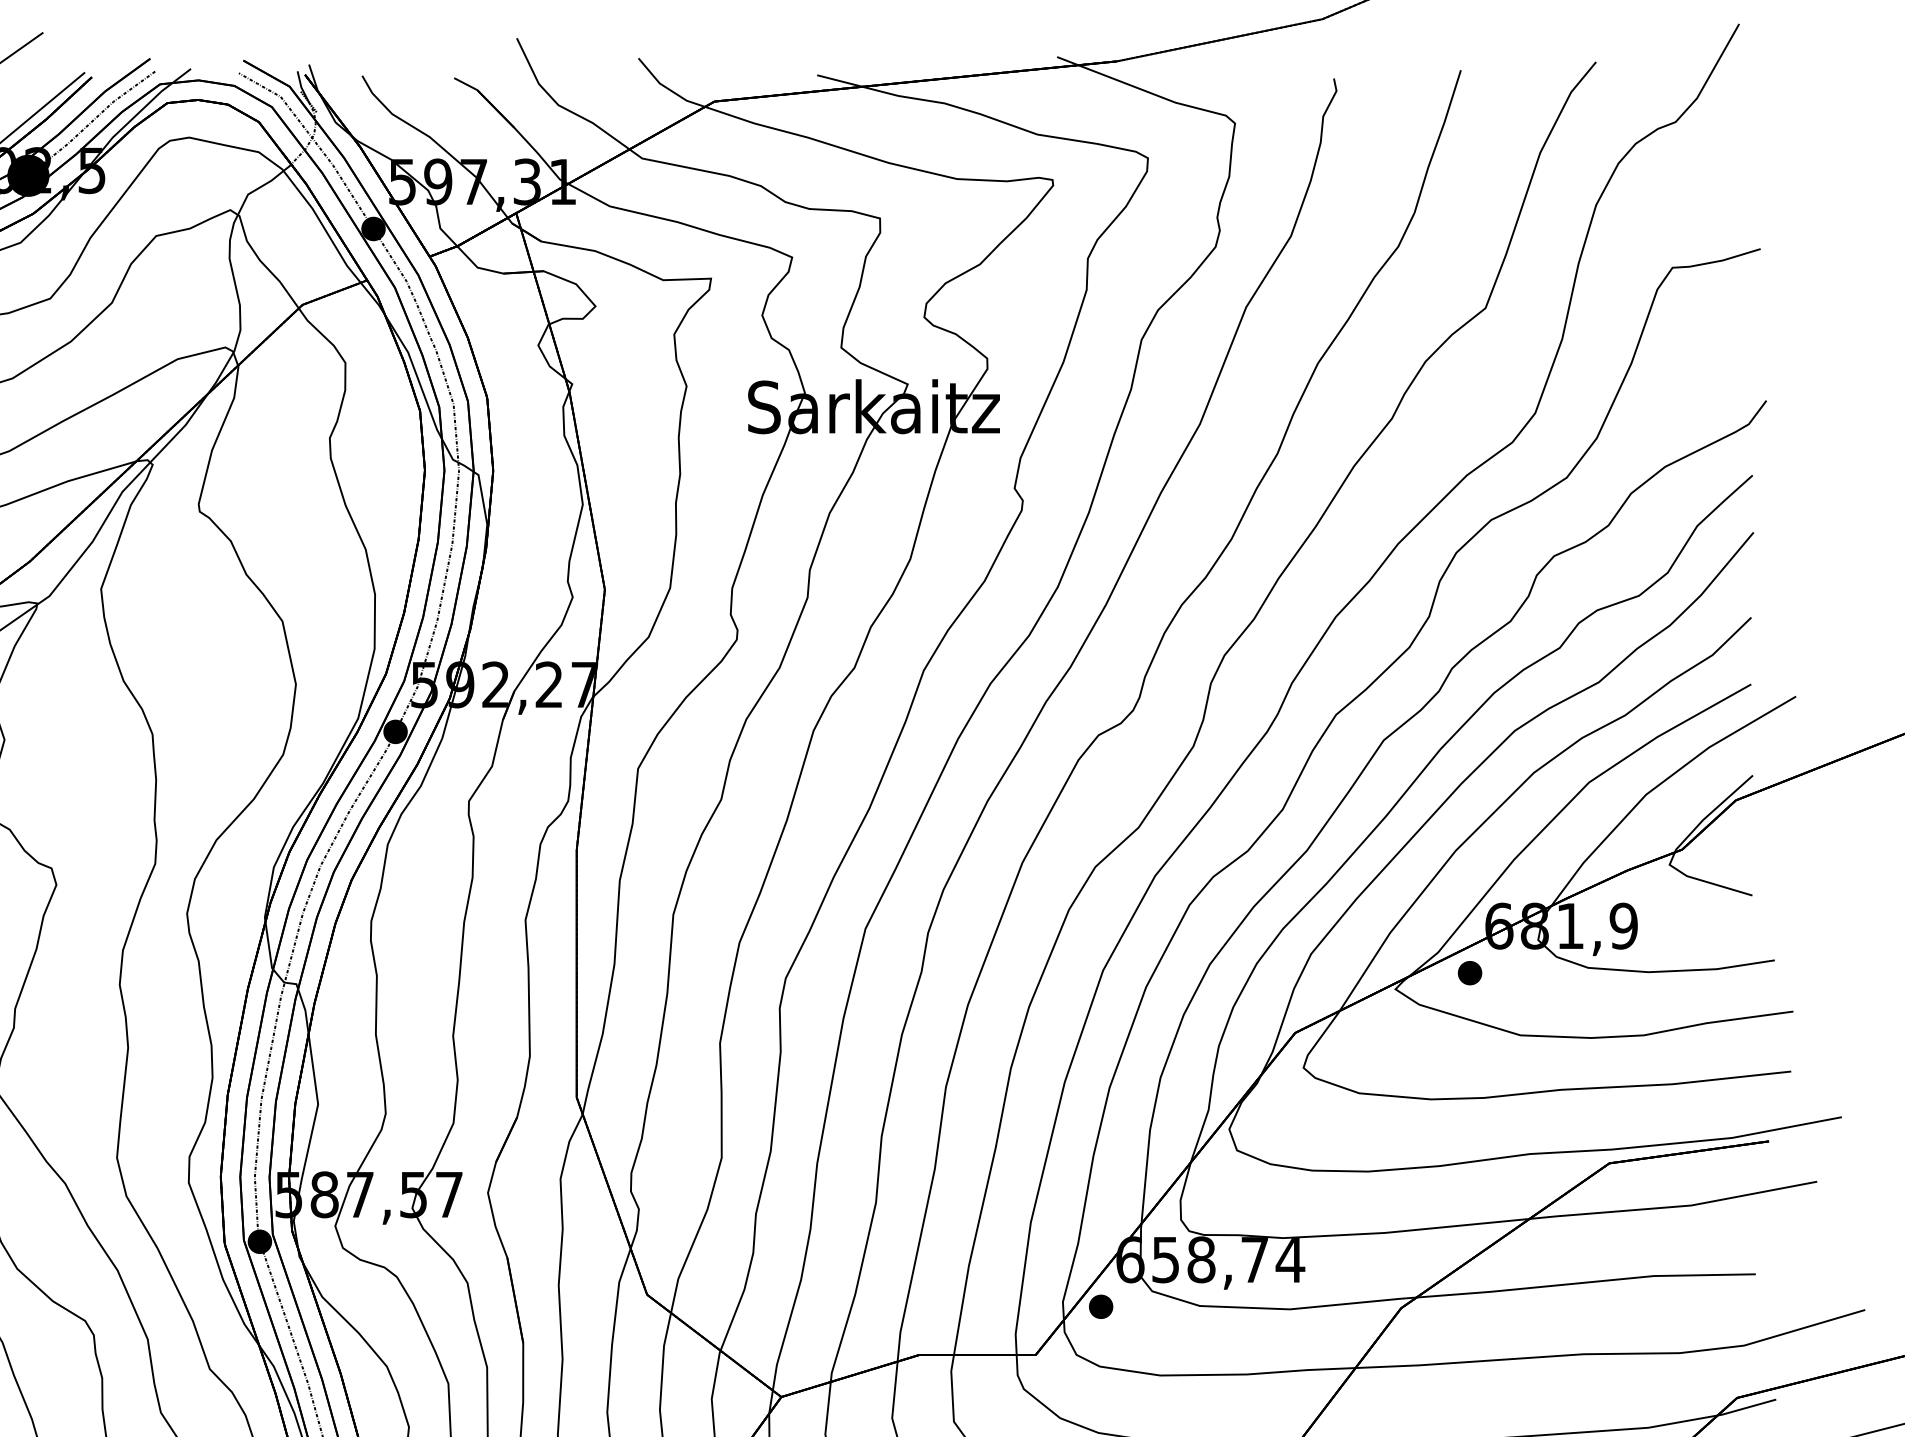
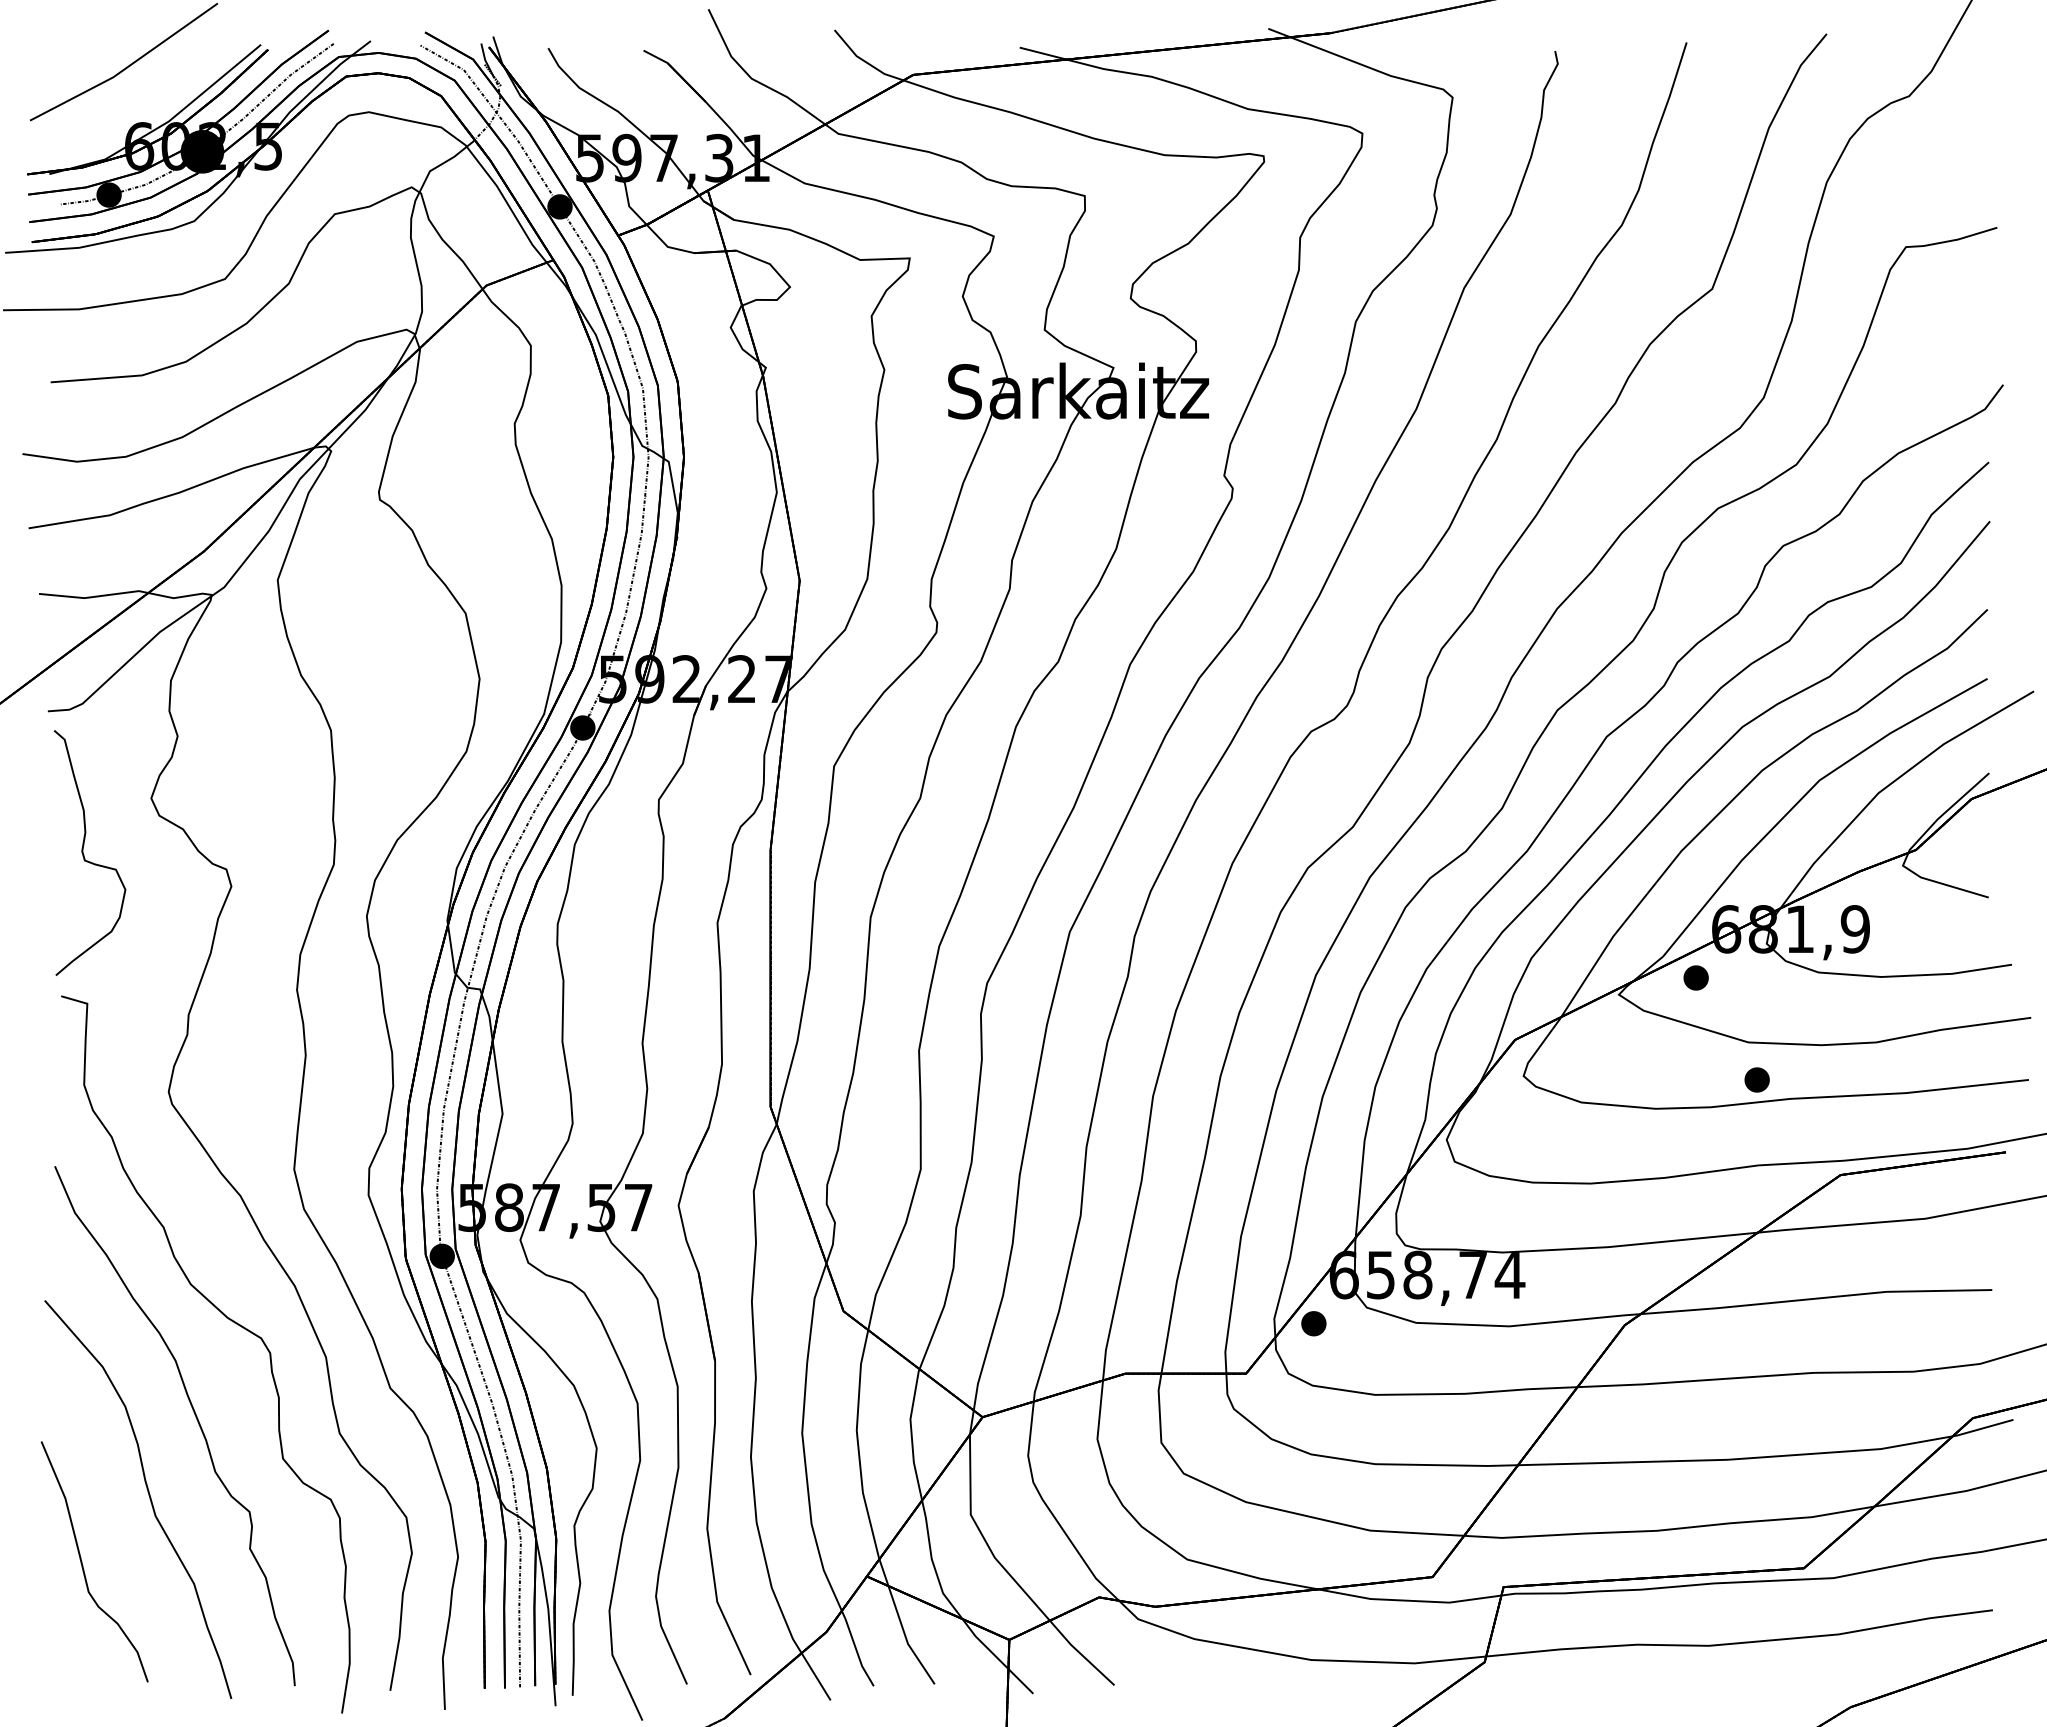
part: (1528, 1071) -> (1756, 1079), added

